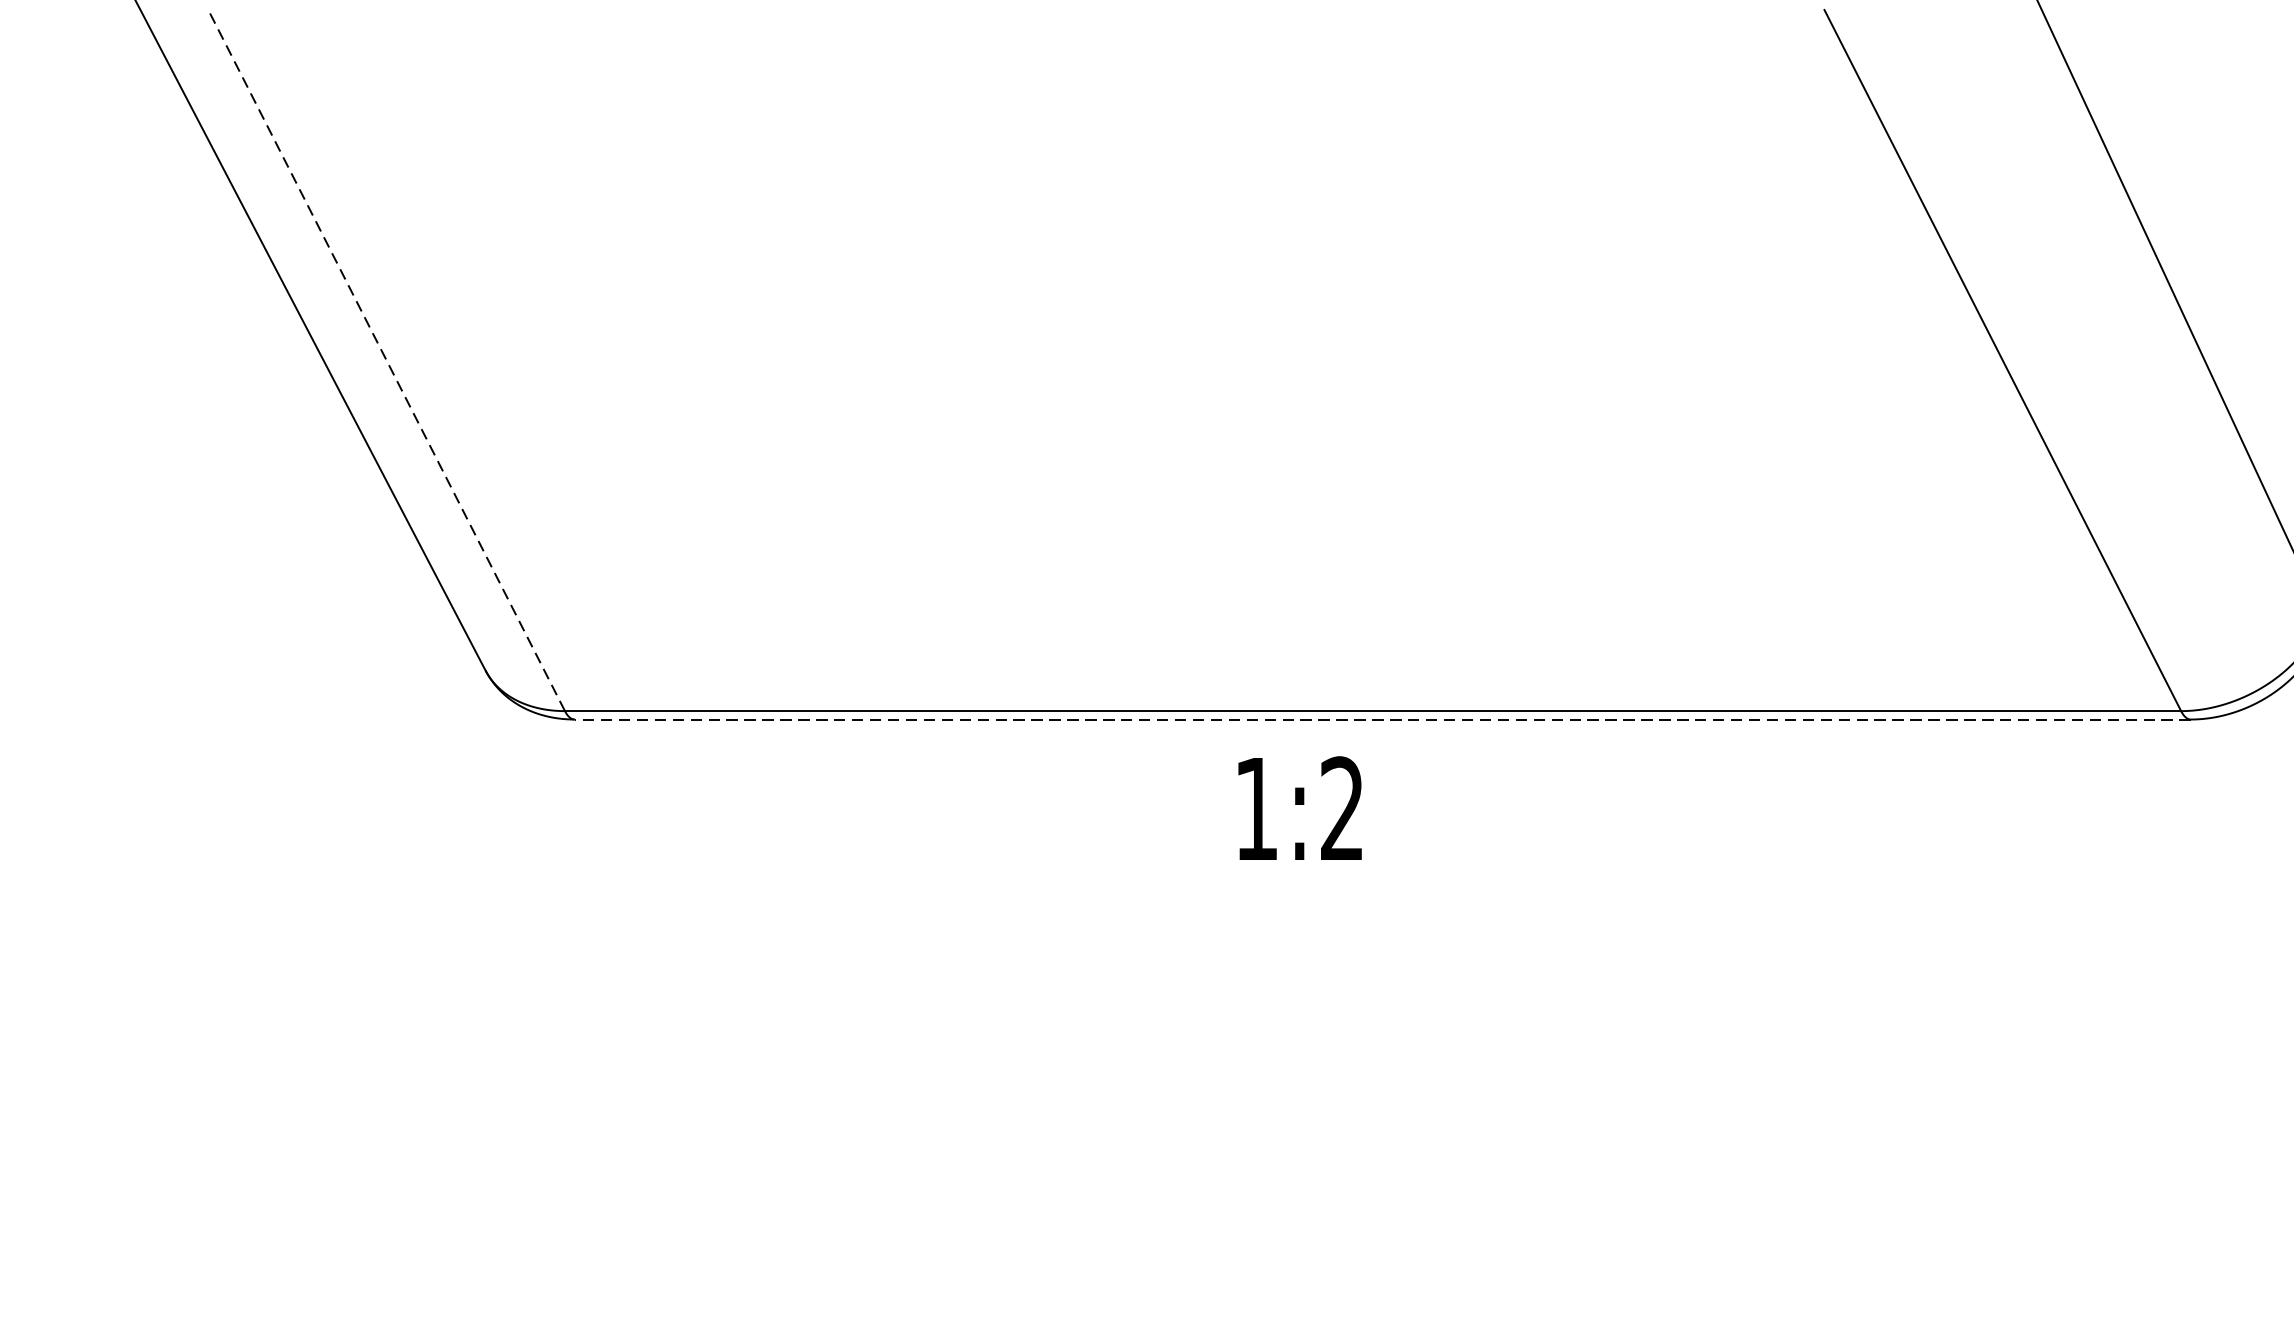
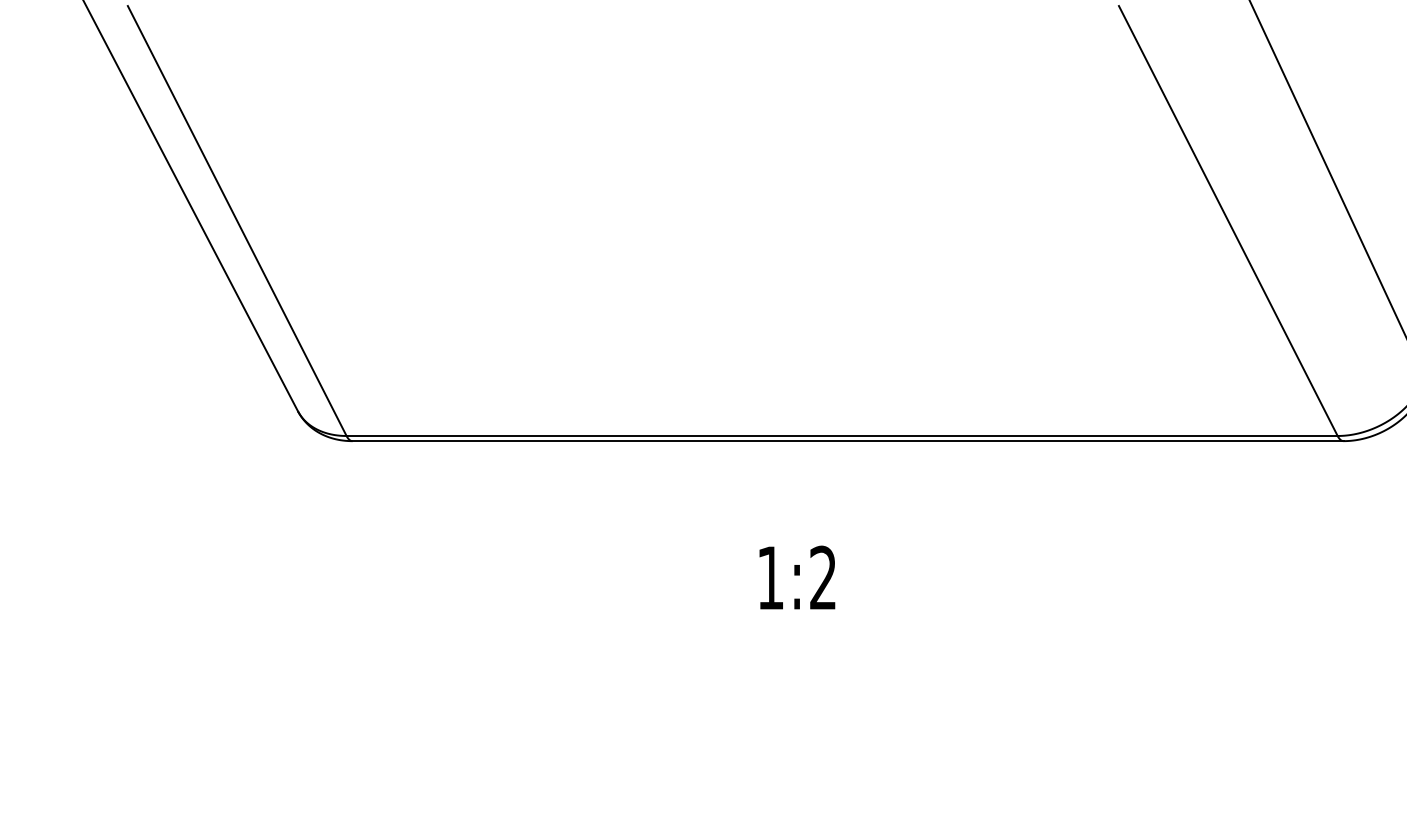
line: (387, 359) -> (237, 220), dashed -> solid
line: (1383, 720) -> (848, 441), dashed -> solid
text: (1300, 808) -> (797, 577), moved

